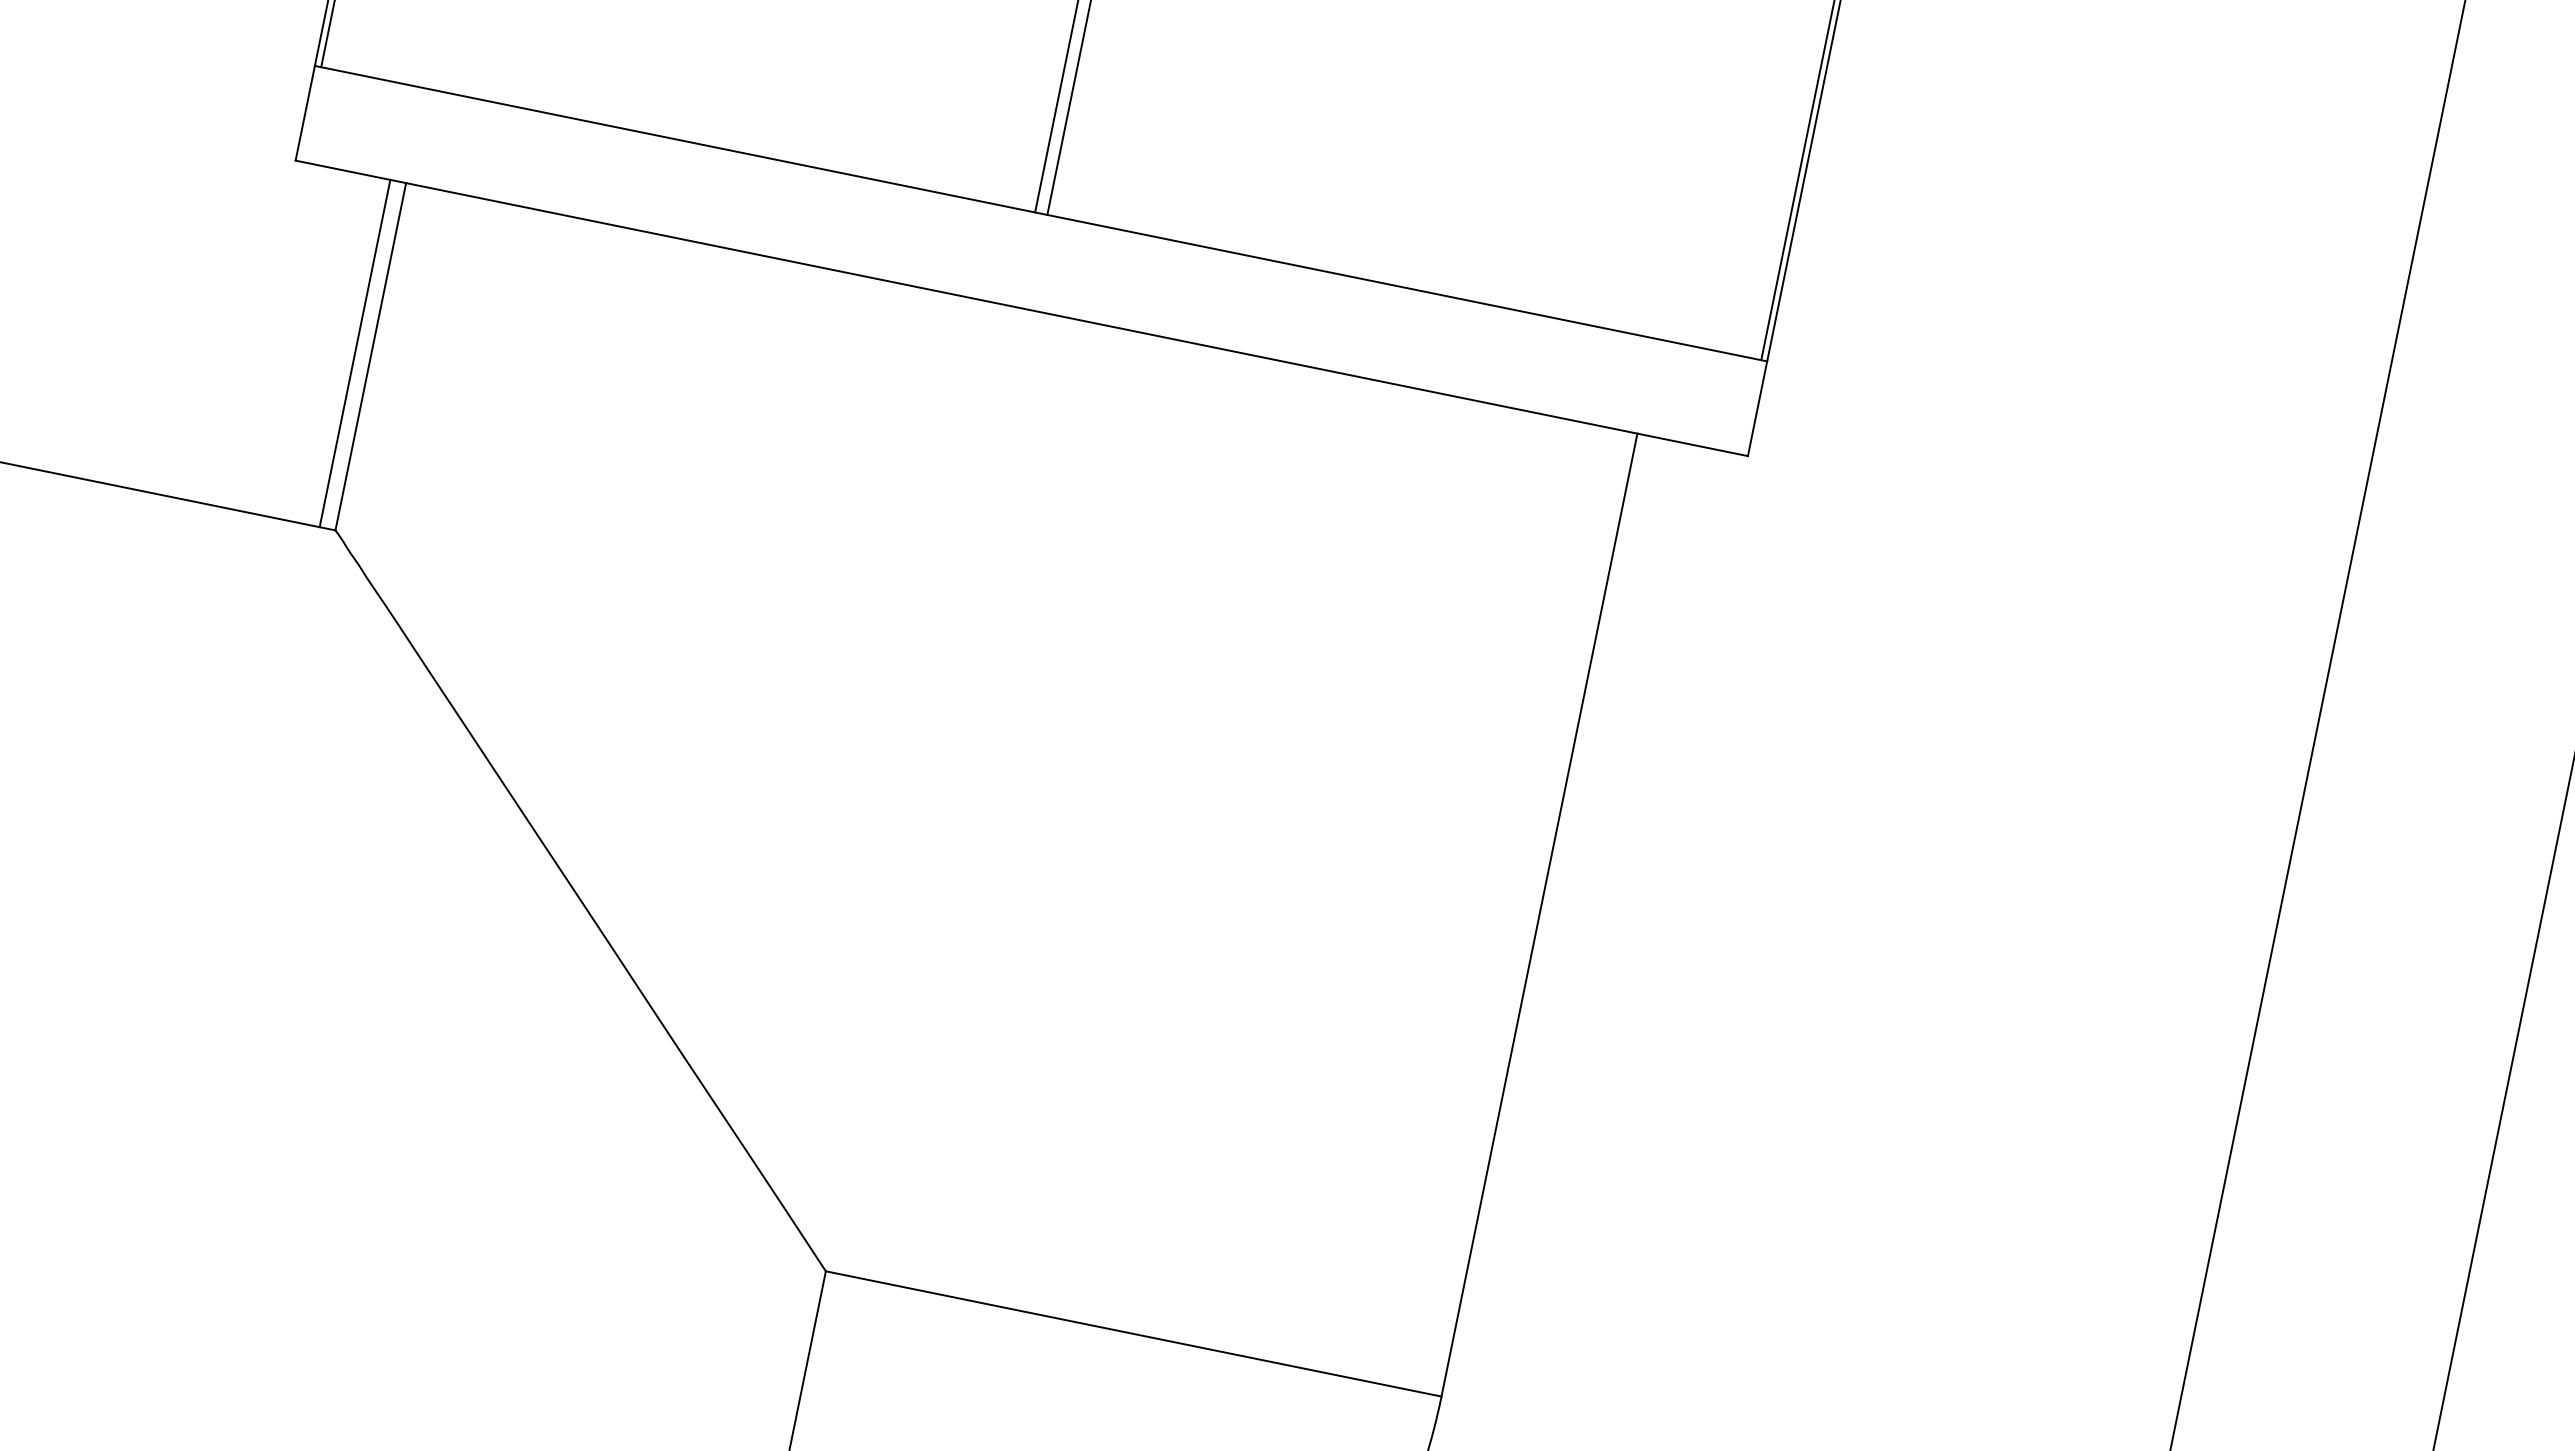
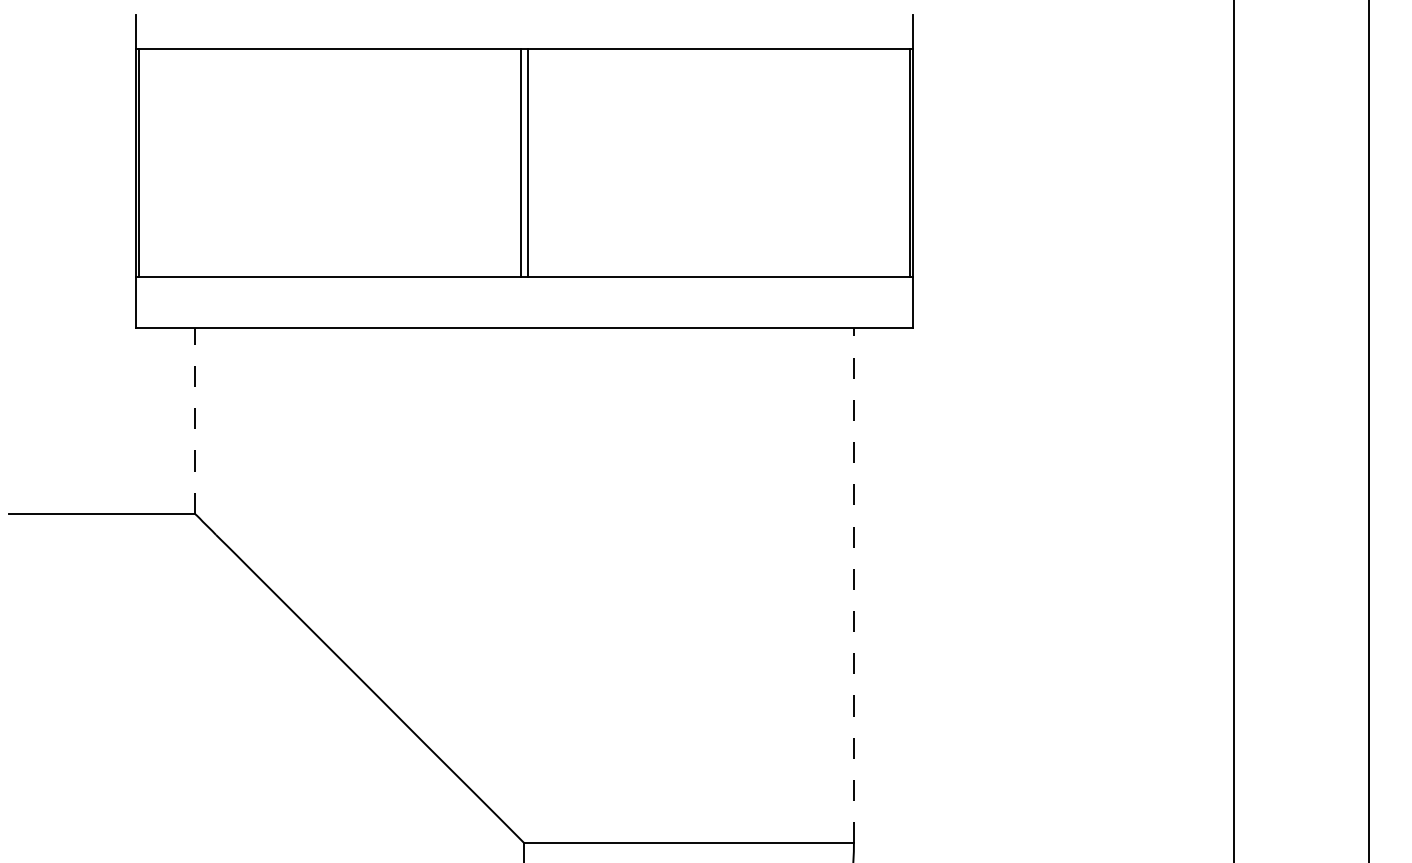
line: (355, 352) -> (186, 420), removed
line: (370, 355) -> (194, 420), solid -> dashed
line: (1538, 914) -> (853, 585), solid -> dashed

